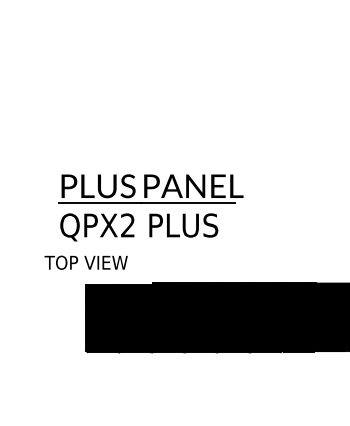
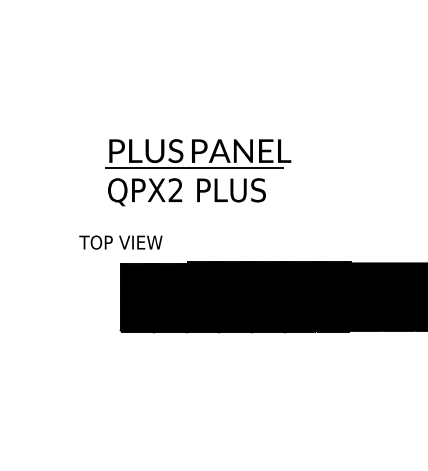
part: (150, 207) -> (198, 172), moved

